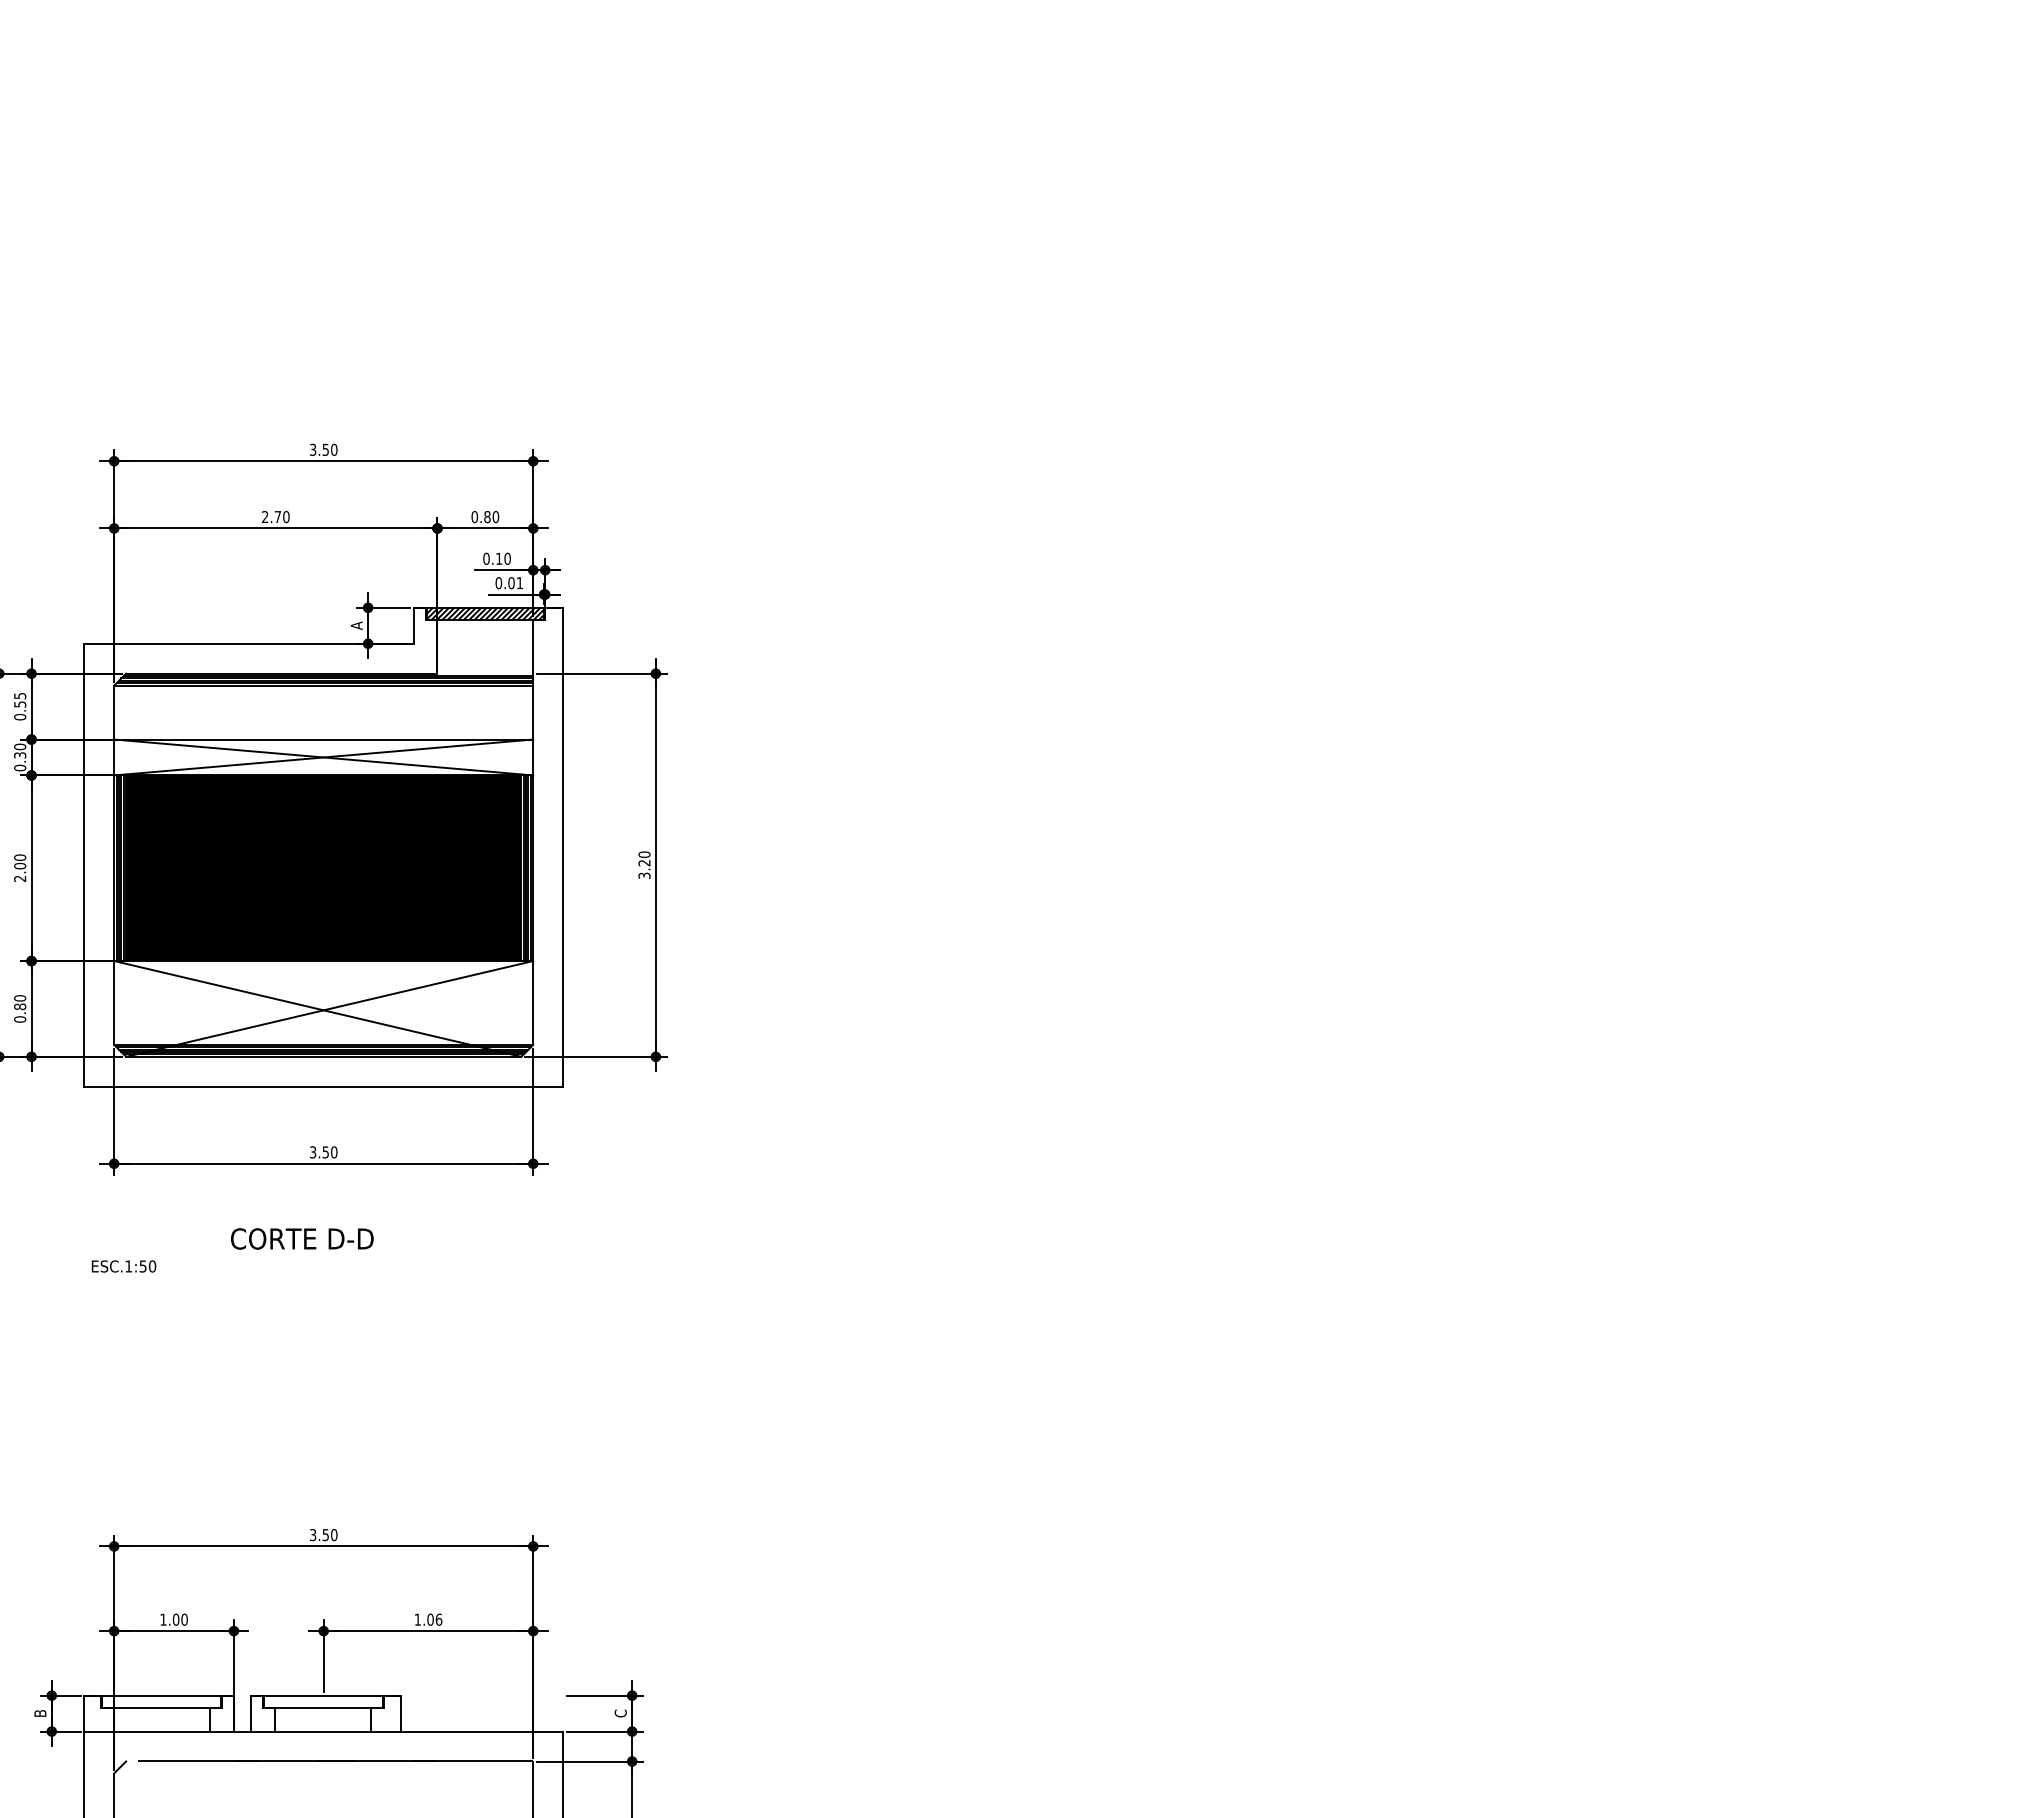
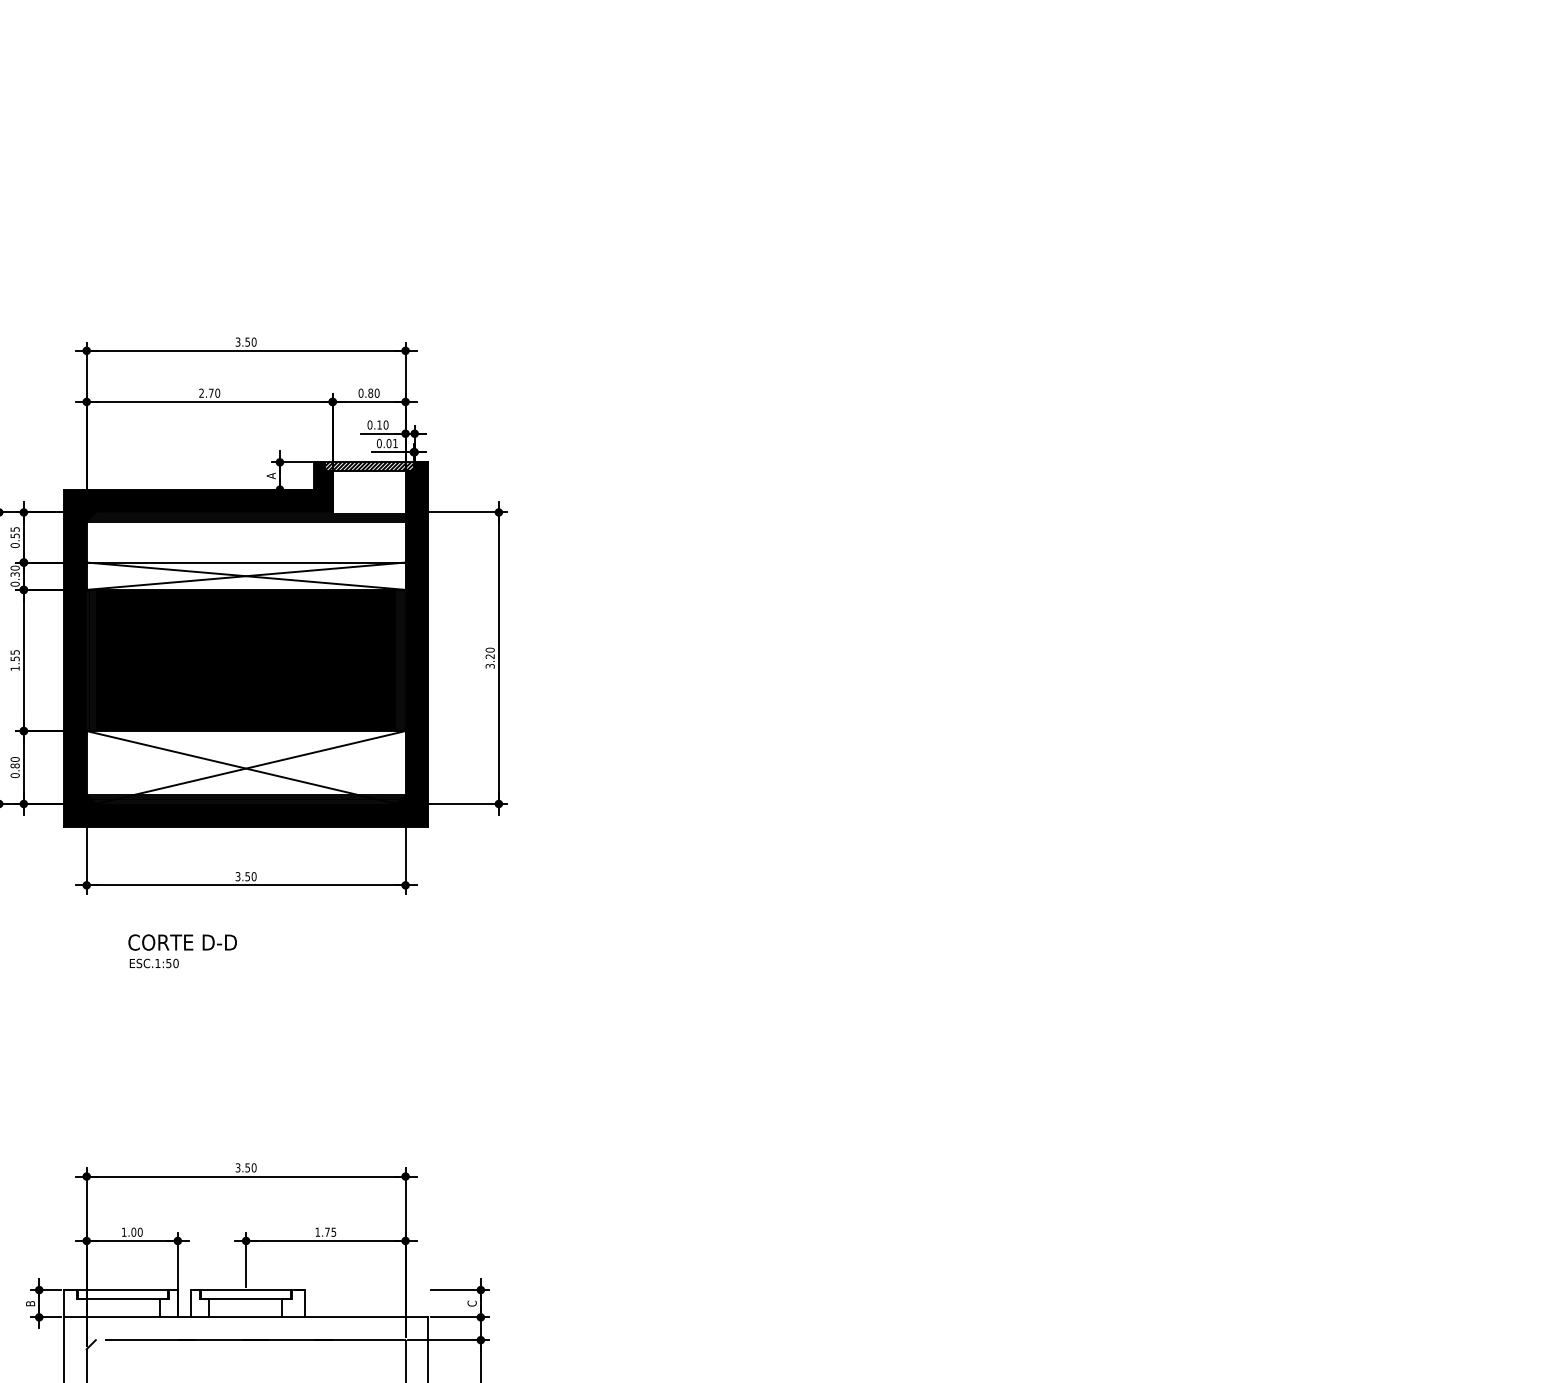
fill: (323, 846) -> (245, 643), added
text: (20, 867) -> (15, 659), 2.00 -> 1.55
text: (302, 1238) -> (182, 942), moved
text: (123, 1266) -> (153, 963), moved
text: (434, 1619) -> (330, 1232), 1.06 -> 1.75

